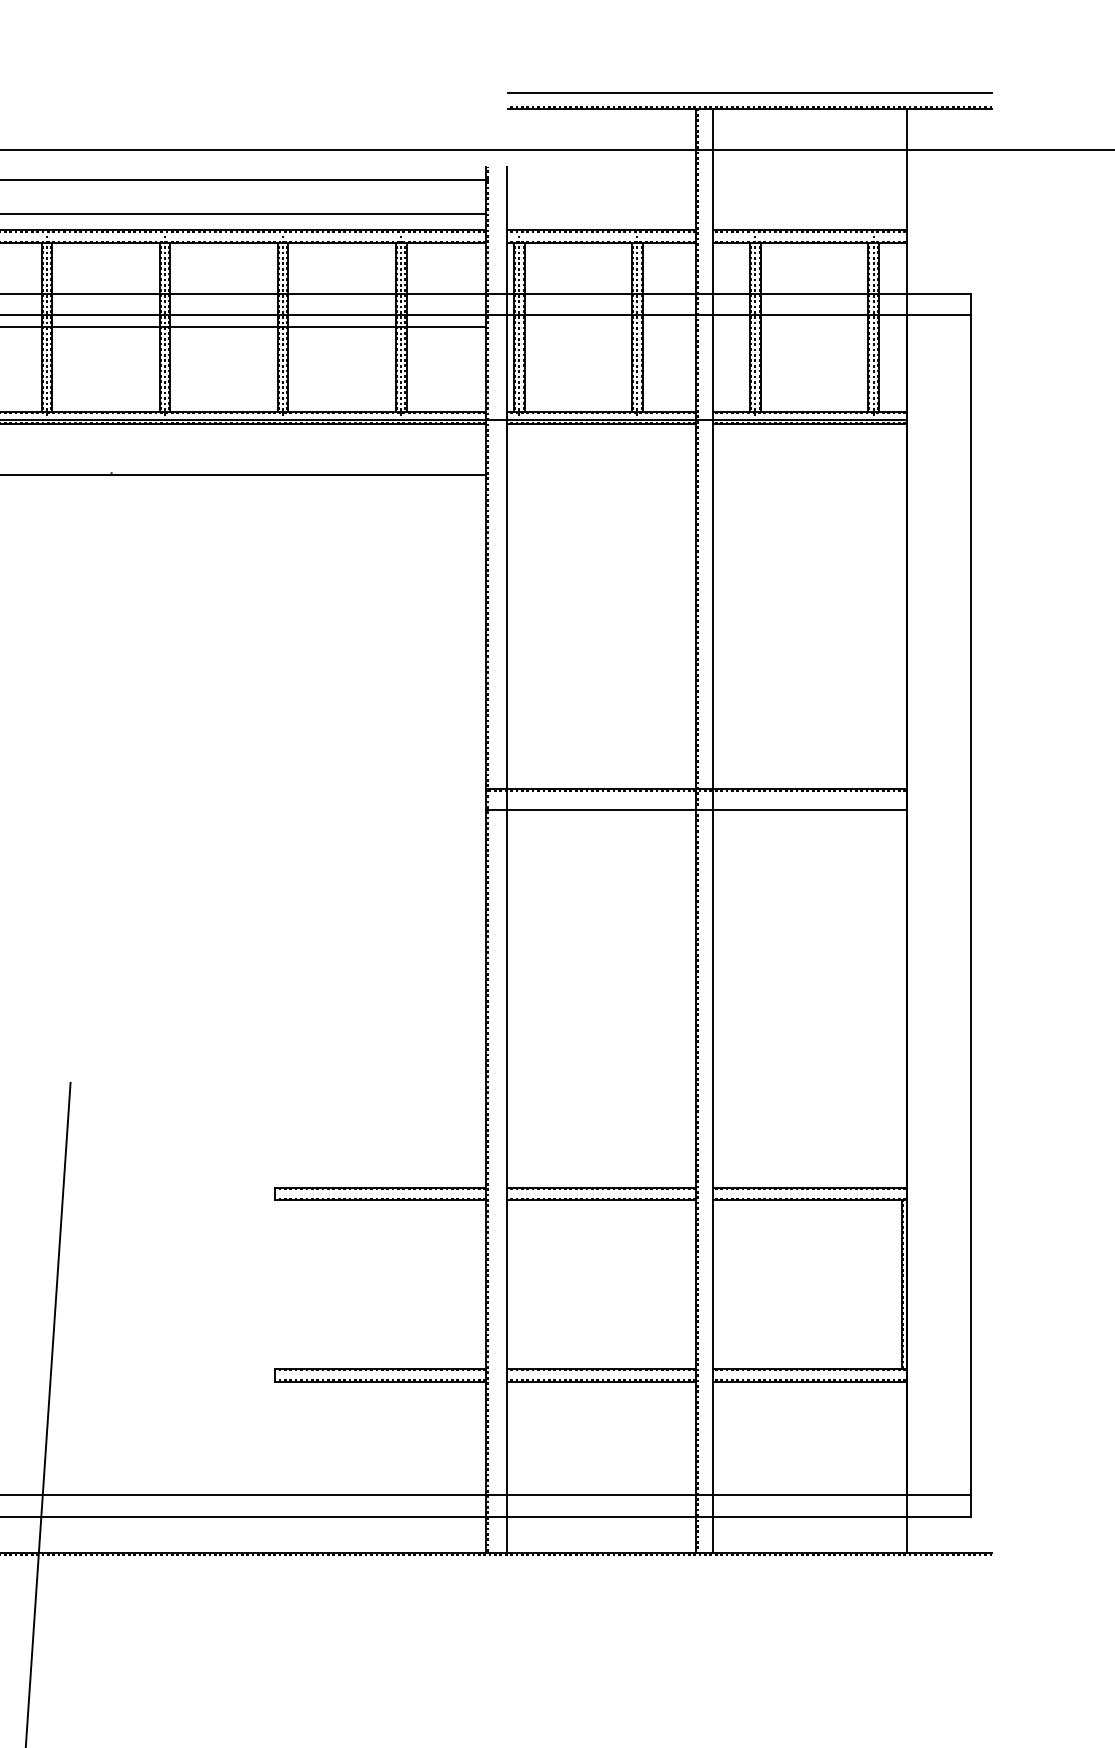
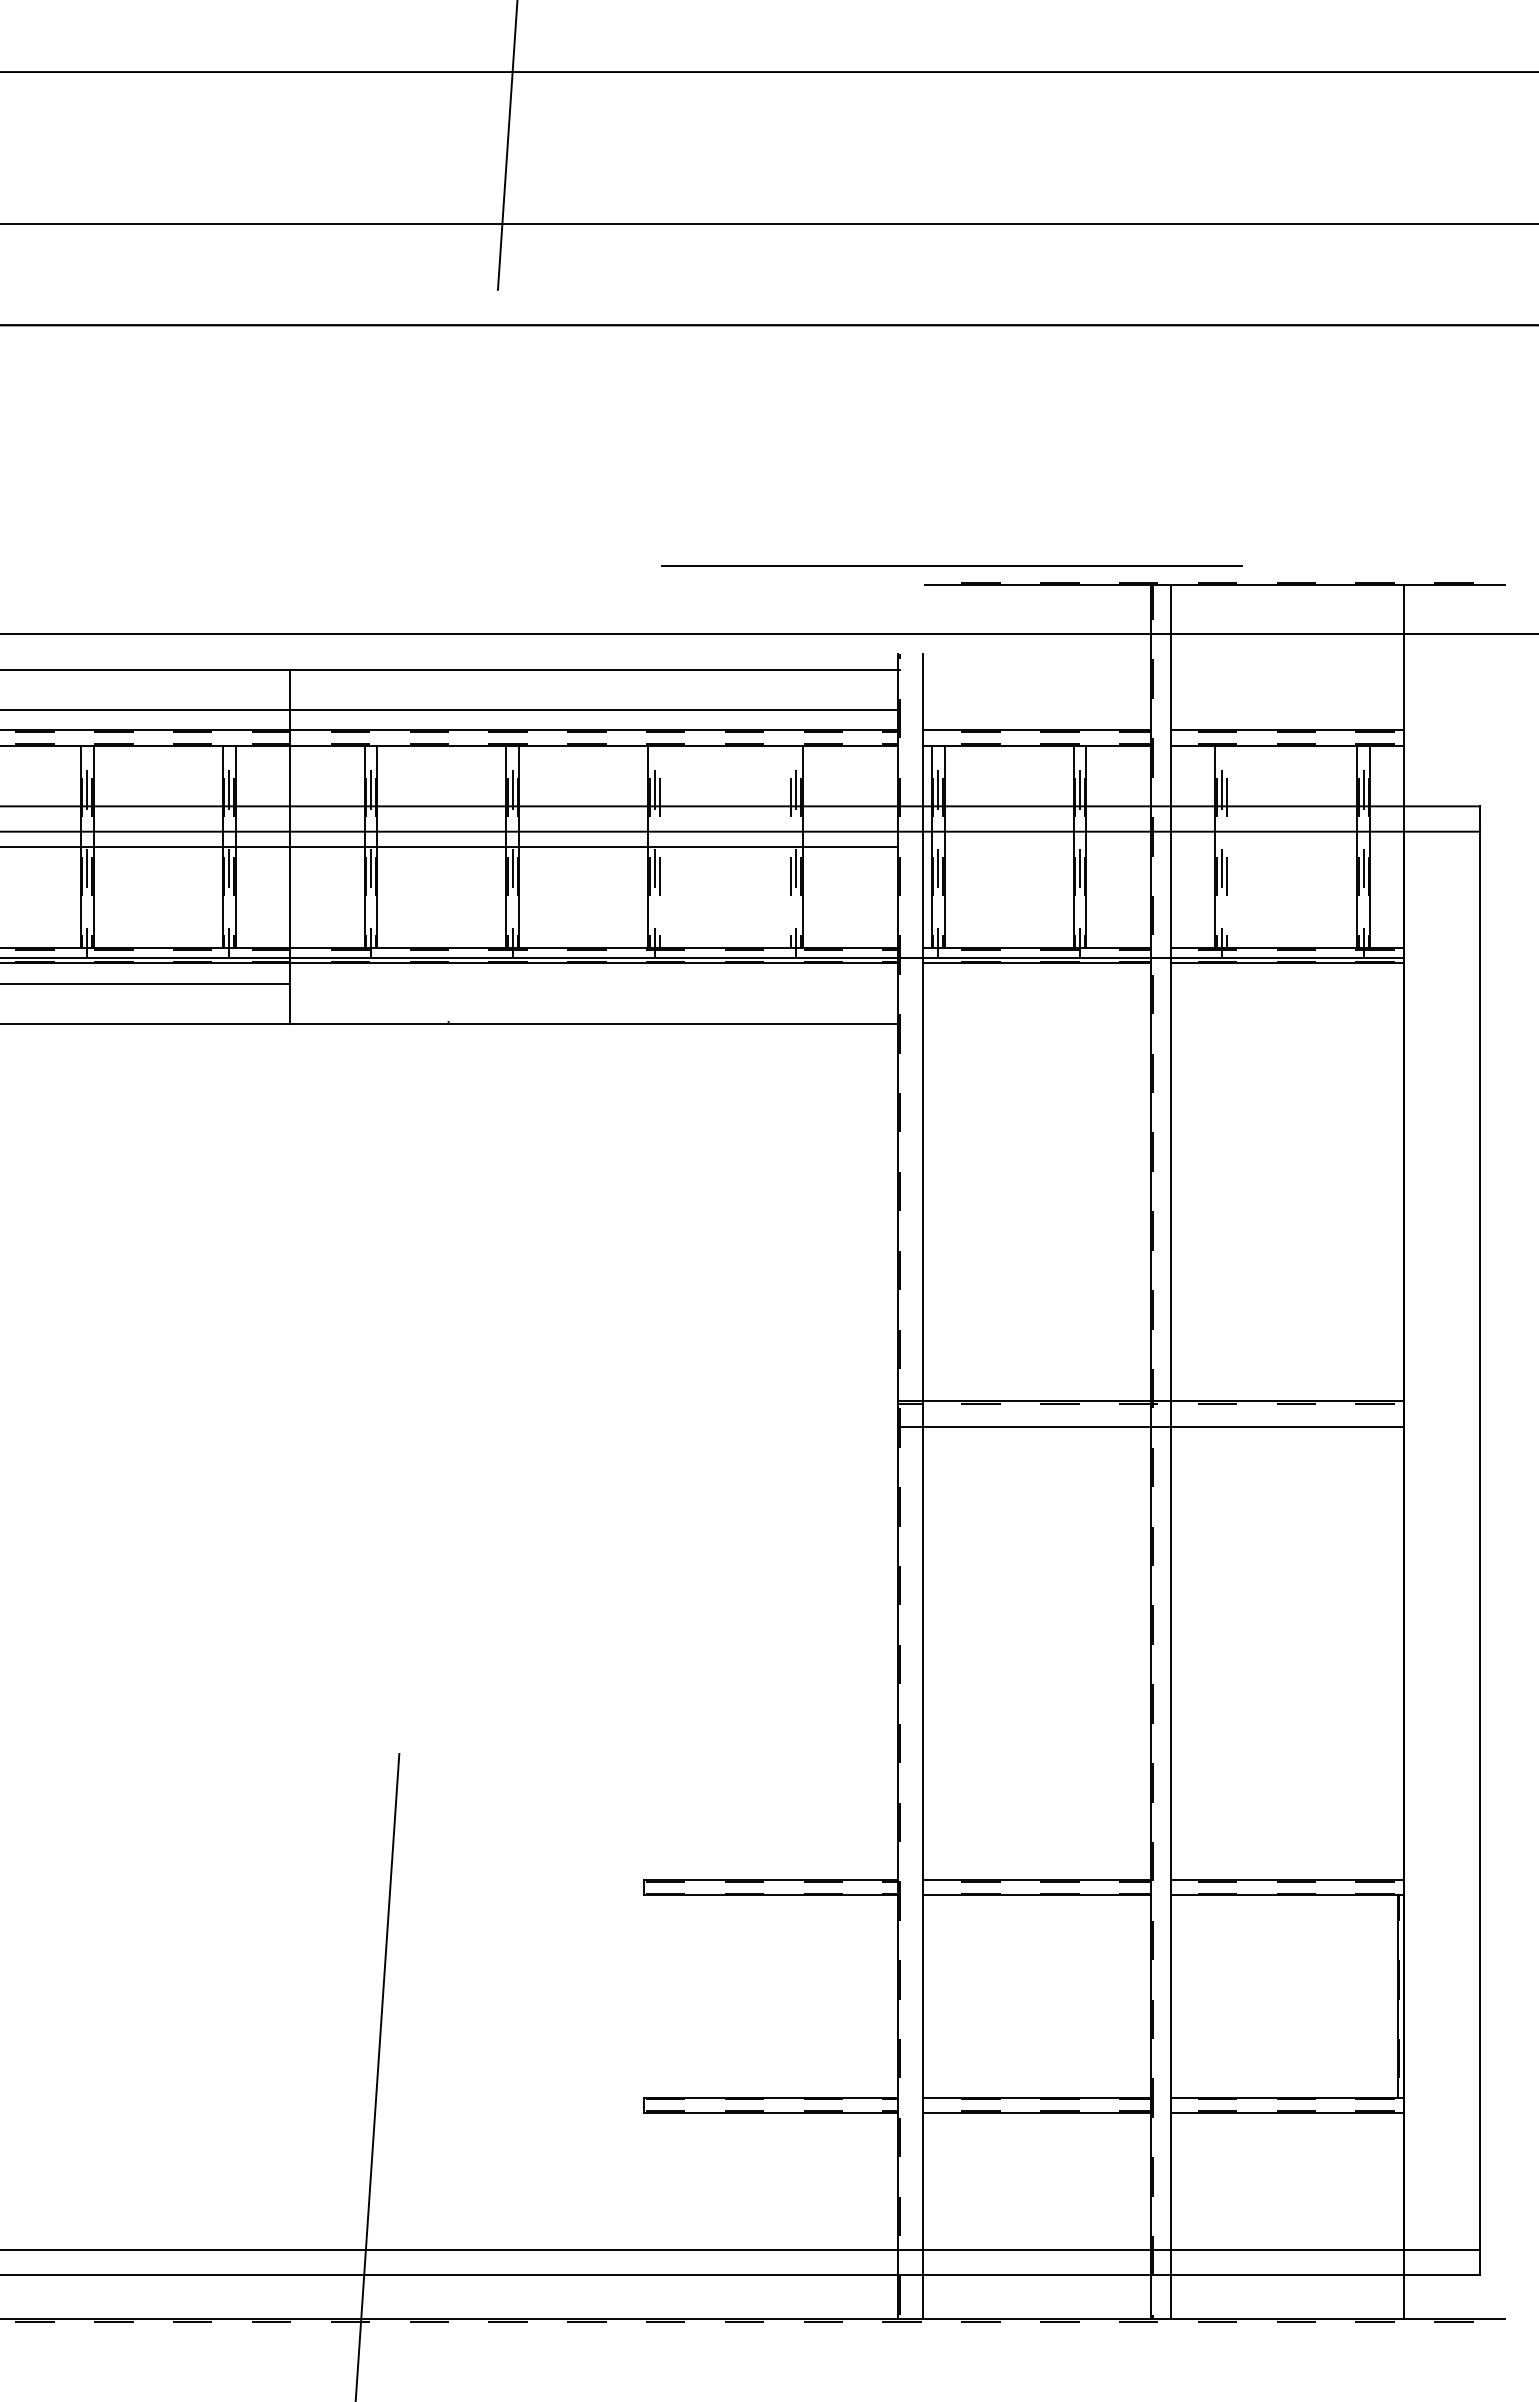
line: (749, 93) -> (951, 565), moved
line: (288, 327) -> (660, 846), removed
line: (396, 327) -> (790, 846), removed
line: (761, 327) -> (1228, 846), removed

